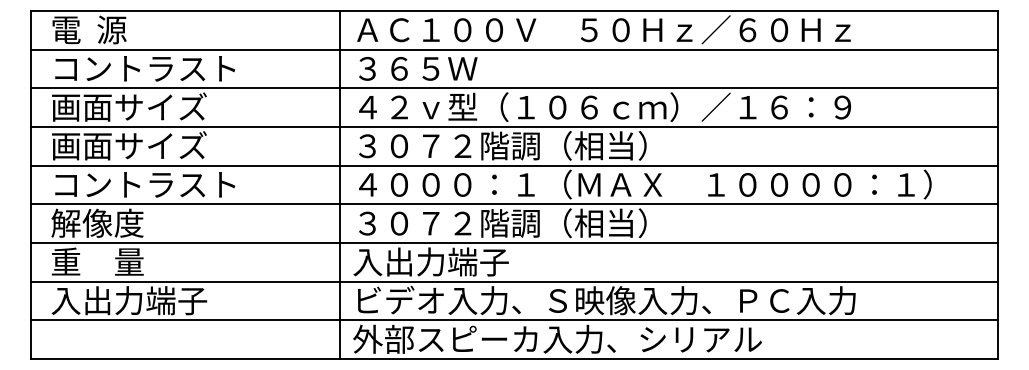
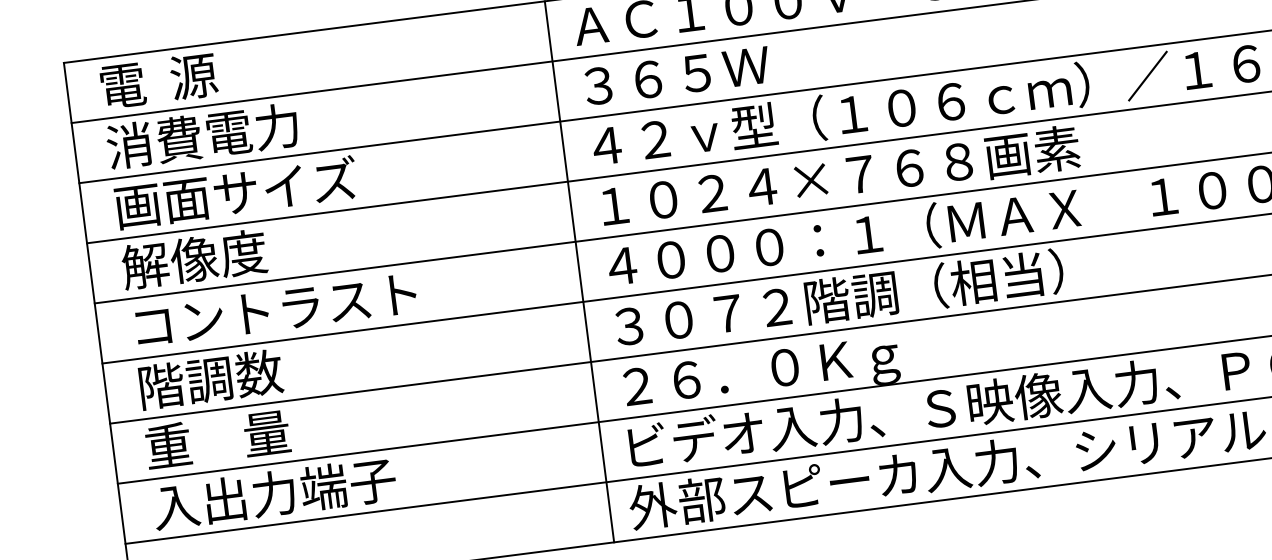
text: (143, 67) -> (250, 128), コントラスト -> 消費電力
text: (128, 145) -> (242, 252), 画面サイズ -> 解像度
text: (512, 145) -> (839, 176), ３０７２階調（相当） -> １０２４×７６８画素
text: (97, 222) -> (209, 378), 解像度 -> 階調数
text: (444, 263) -> (756, 373), 入出力端子 -> ２６．０Ｋｇ

